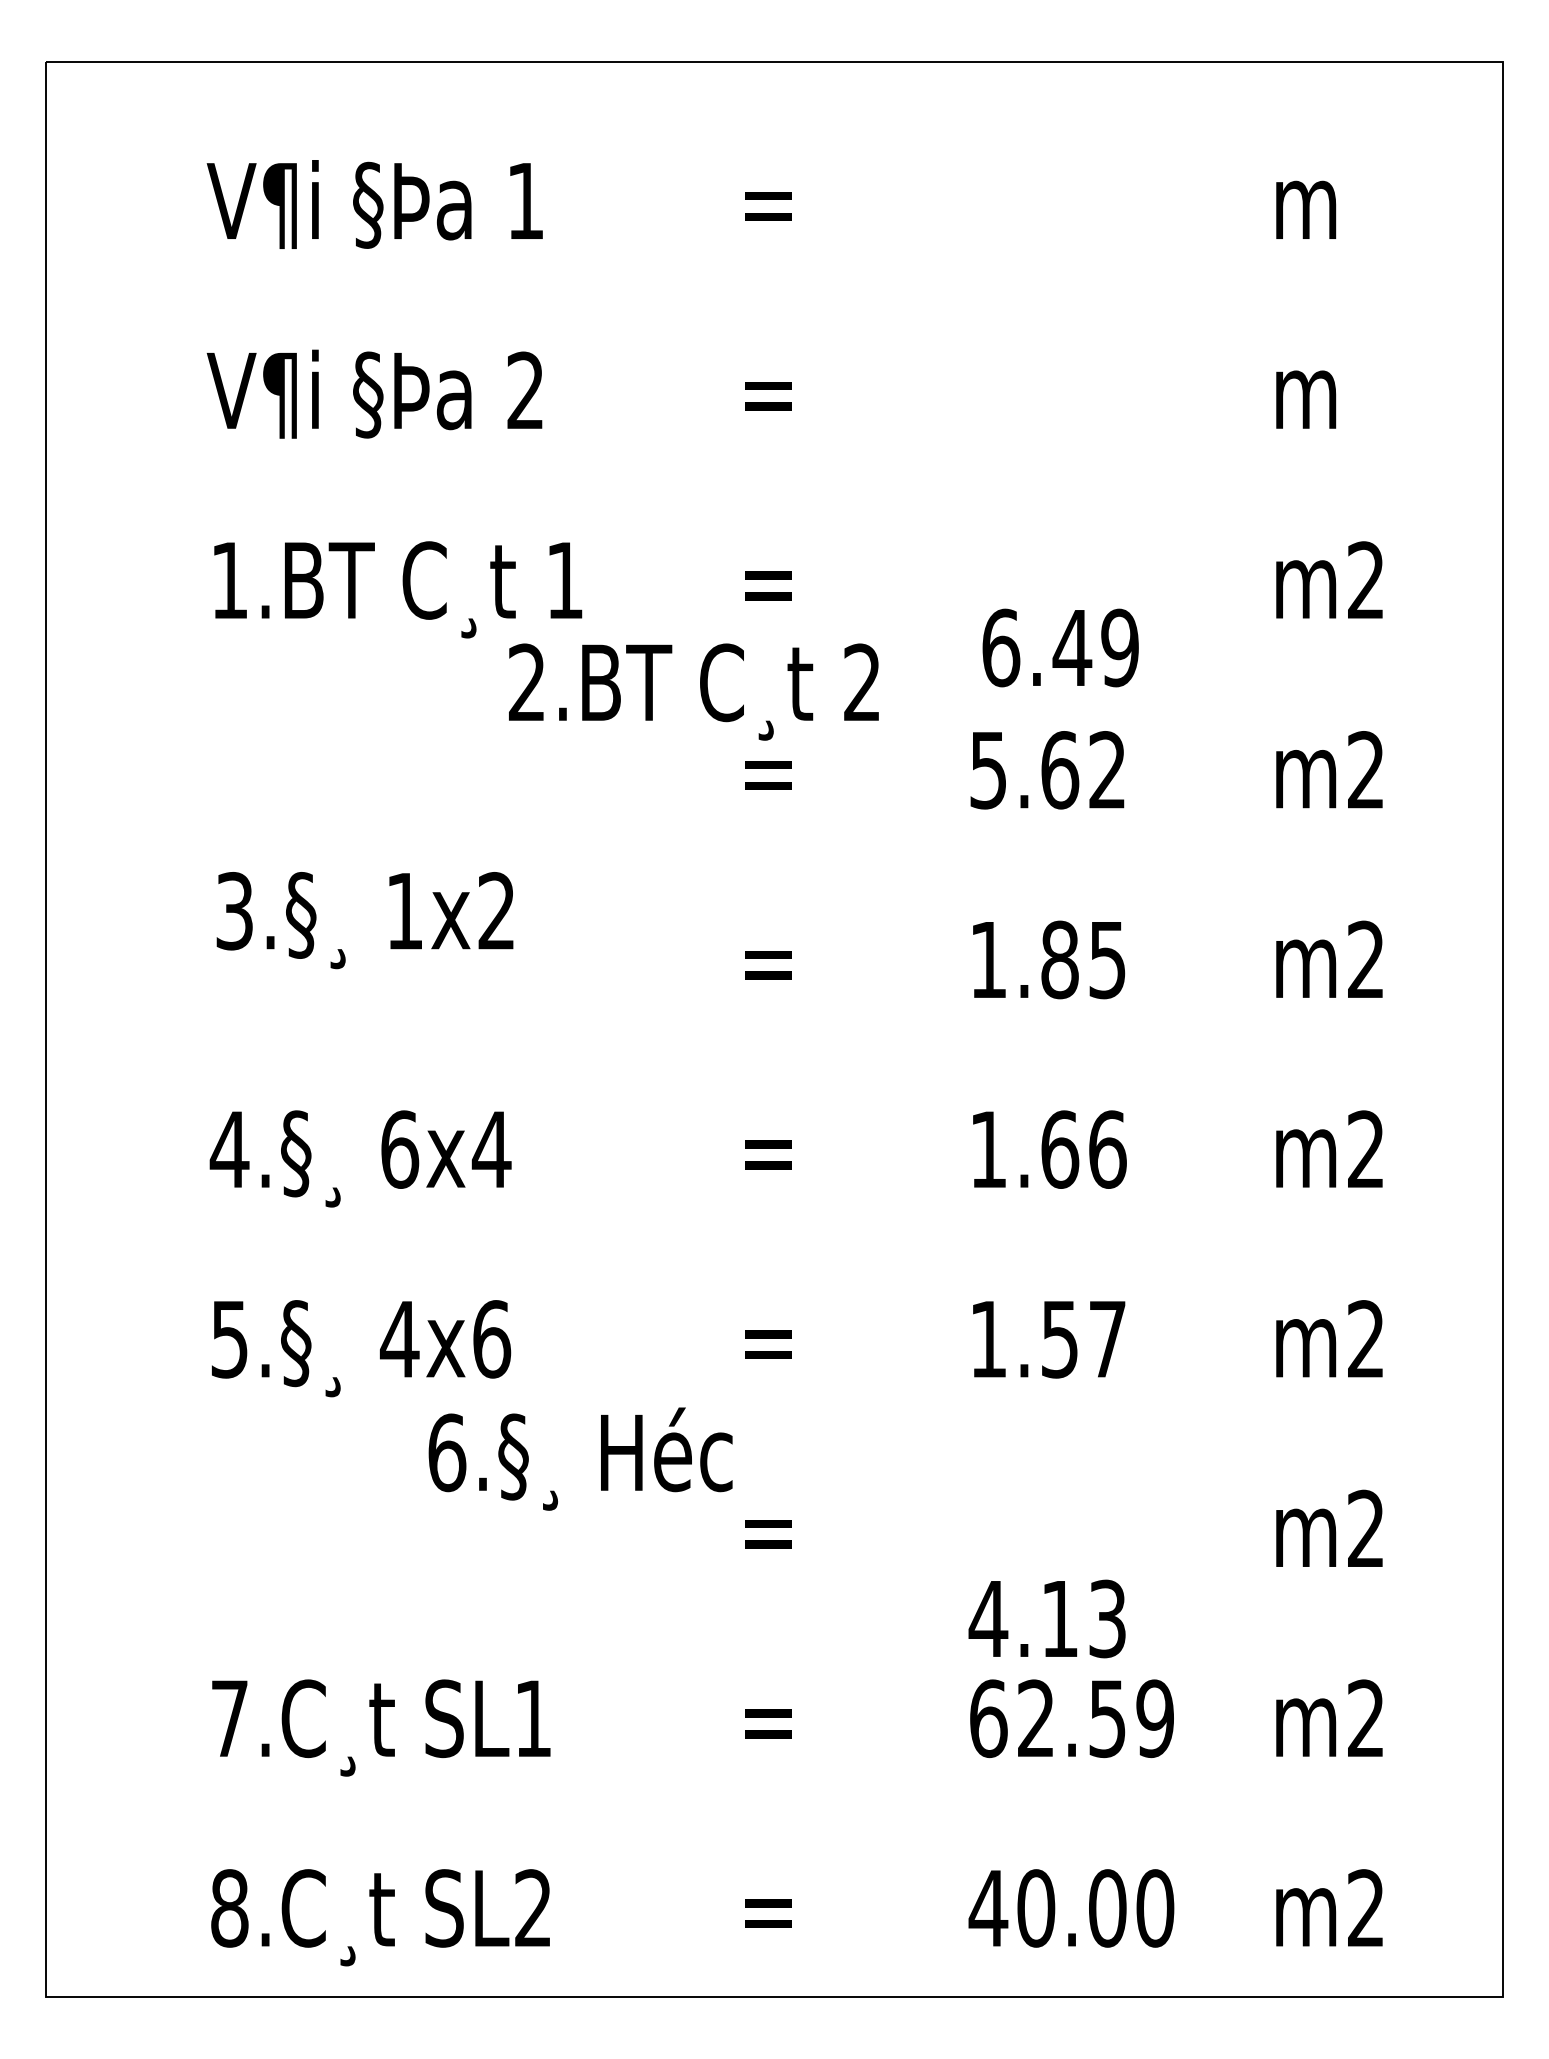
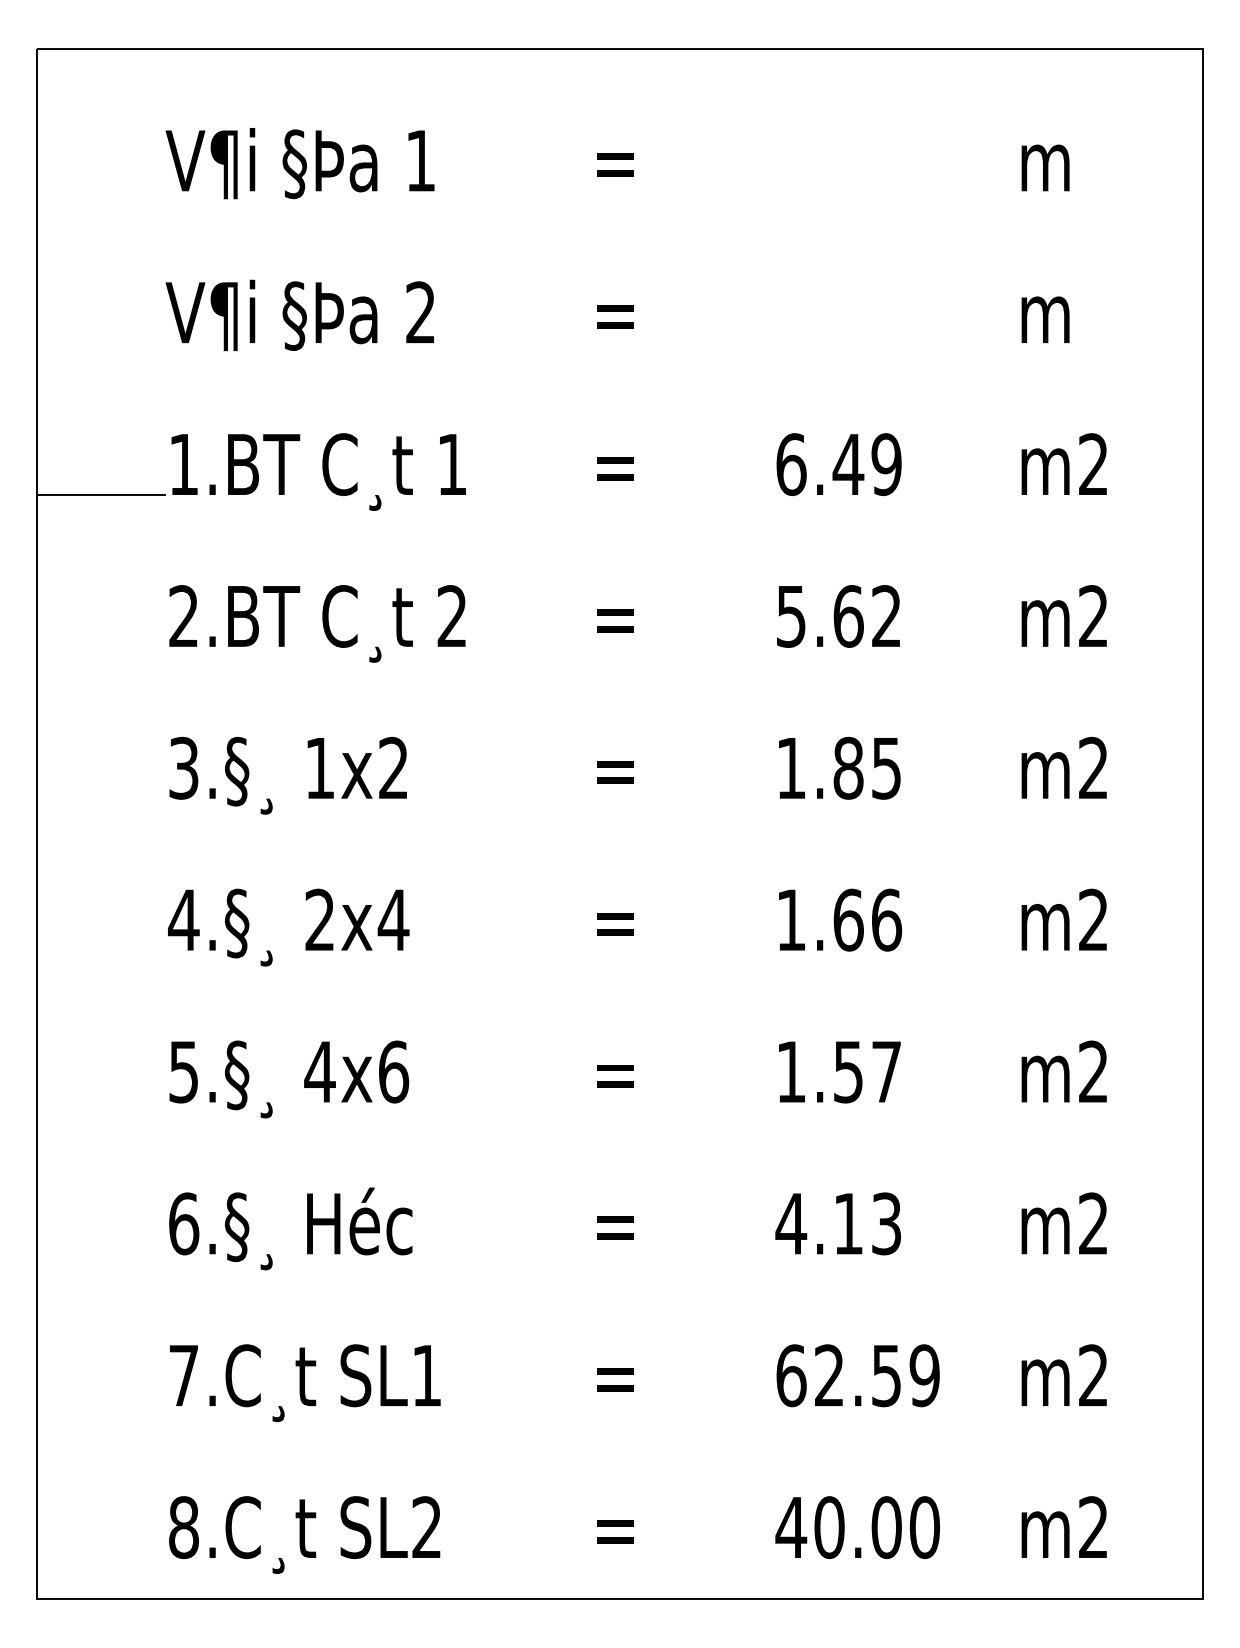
line: (125, 617) -> (100, 494), added
text: (1059, 647) -> (838, 464), moved
text: (693, 691) -> (317, 623), moved
text: (364, 920) -> (287, 775), moved
text: (400, 1148) -> (320, 919), 6x4 -> 2x4
text: (580, 1458) -> (290, 1228), moved
text: (1046, 1618) -> (837, 1223), moved

